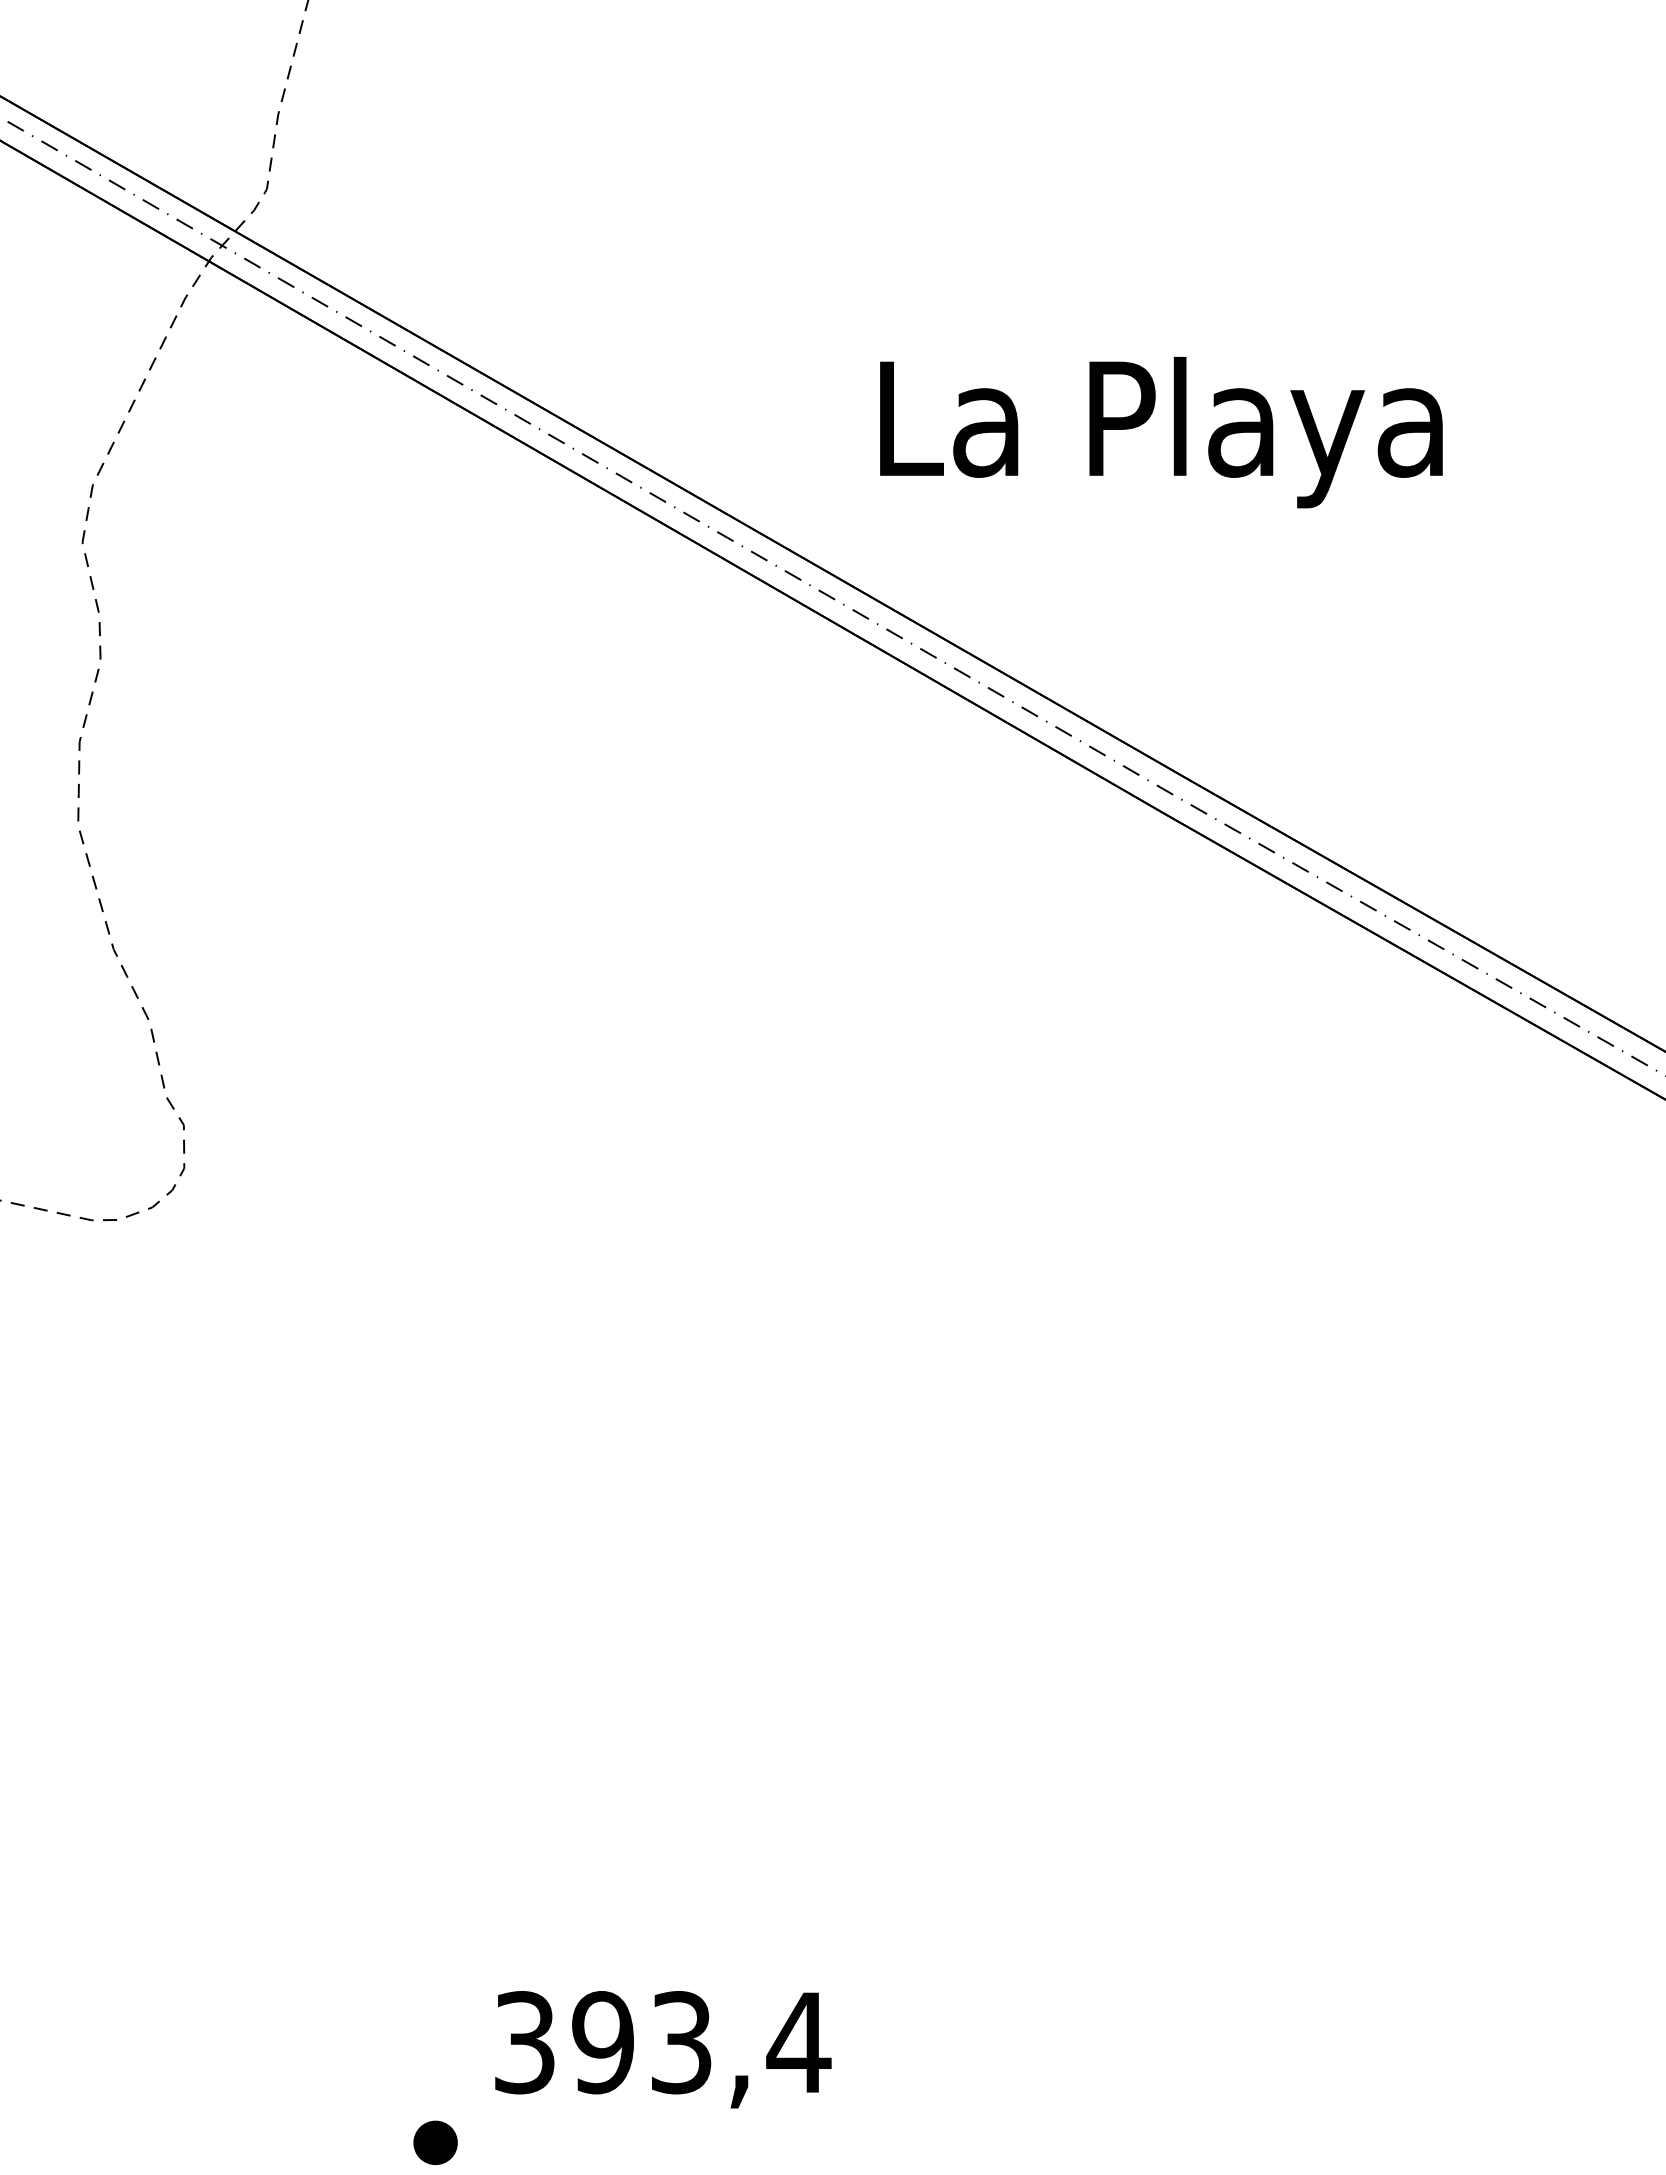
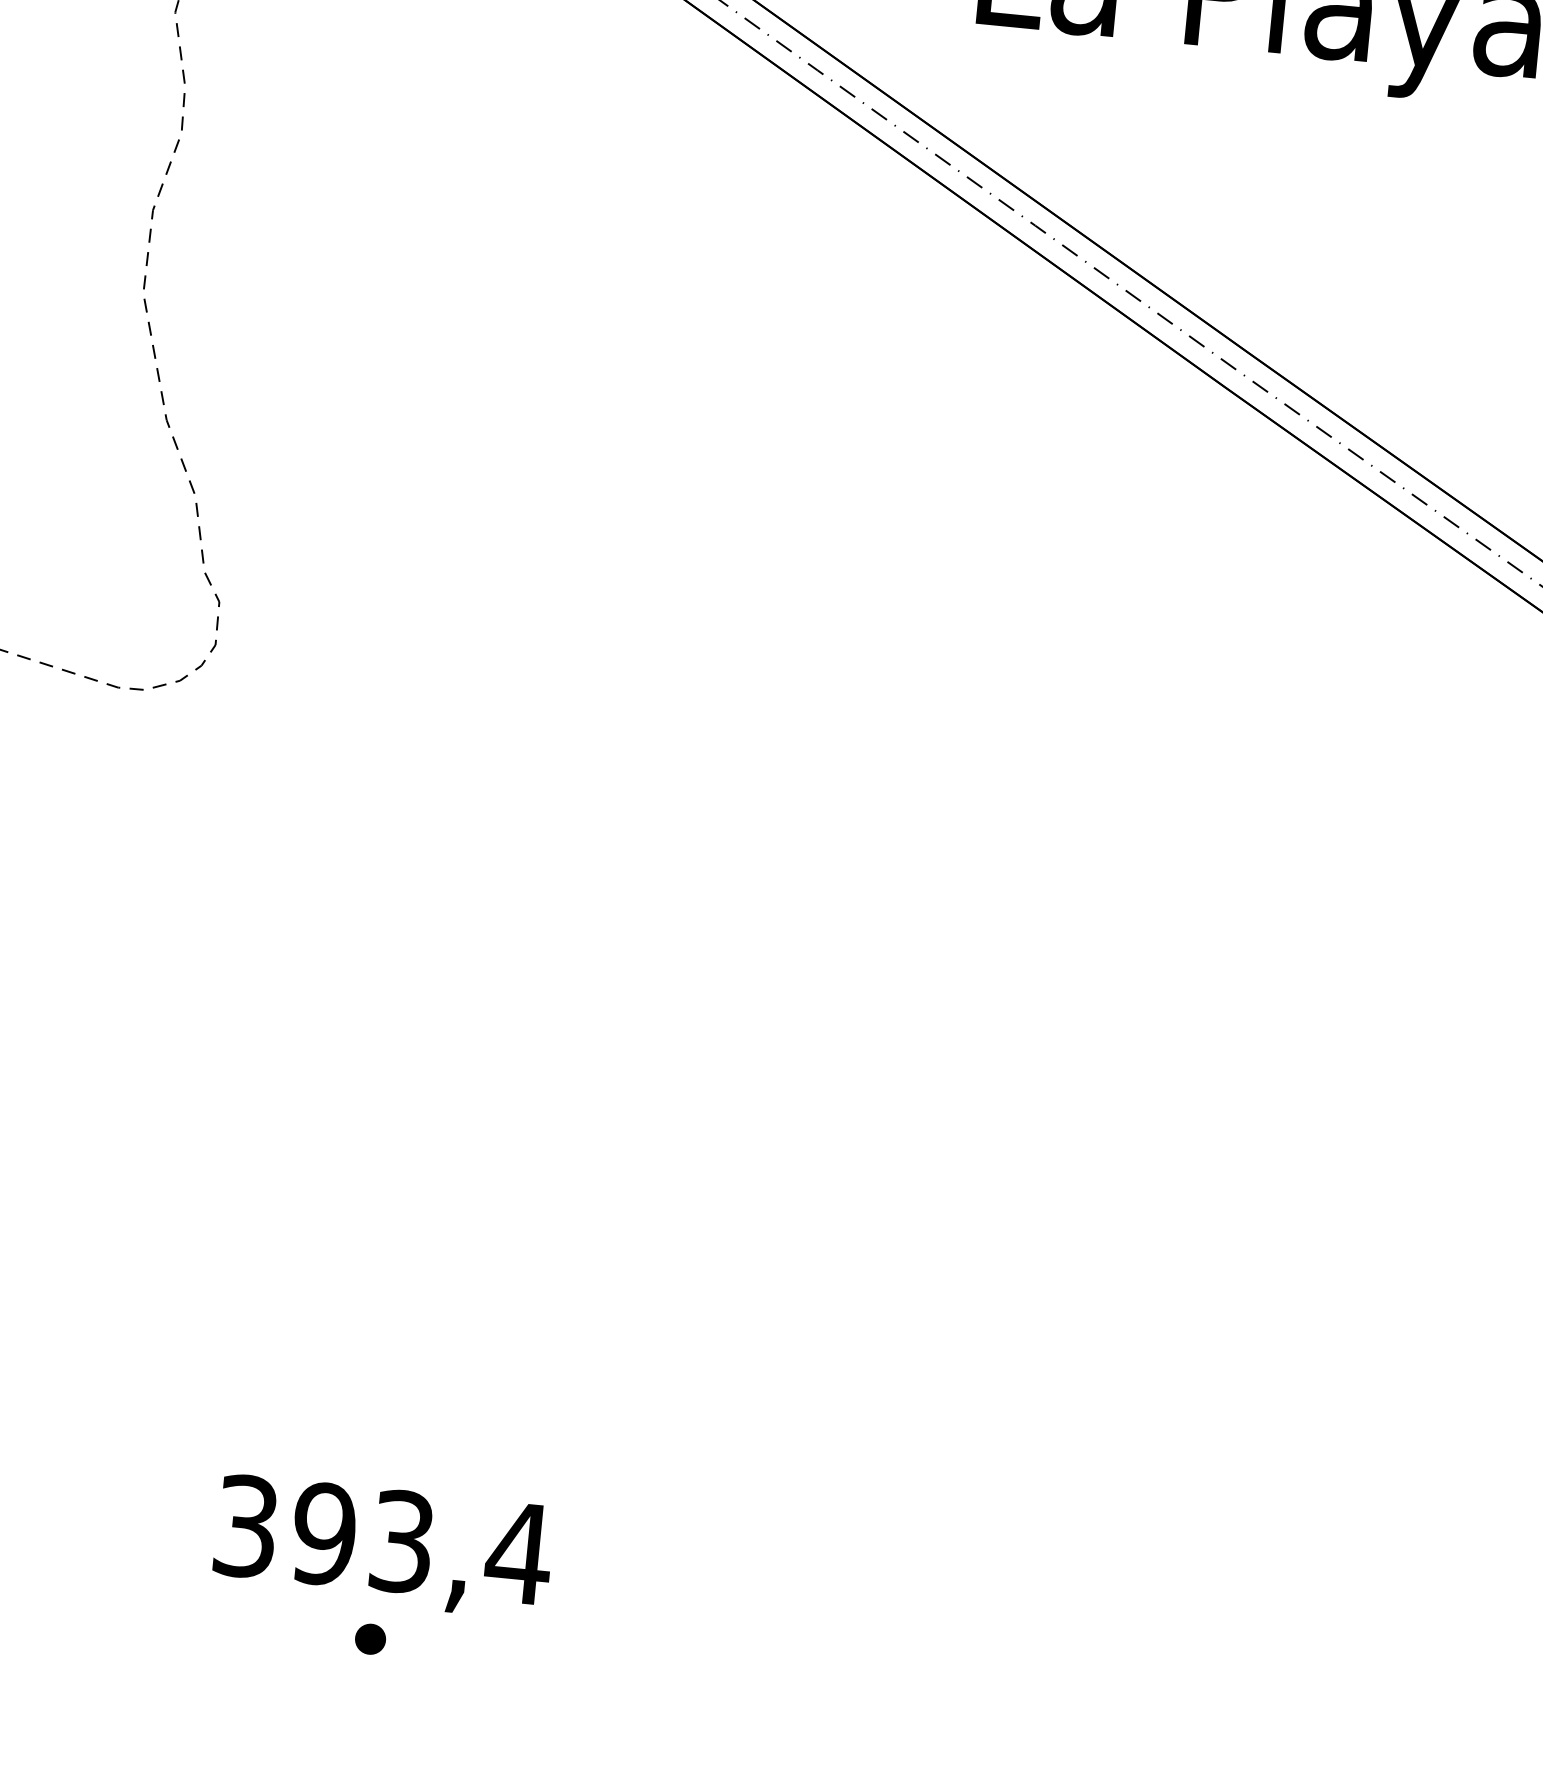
text: (663, 2049) -> (383, 1546), moved
part: (435, 2142) -> (370, 1639), size x0.7

